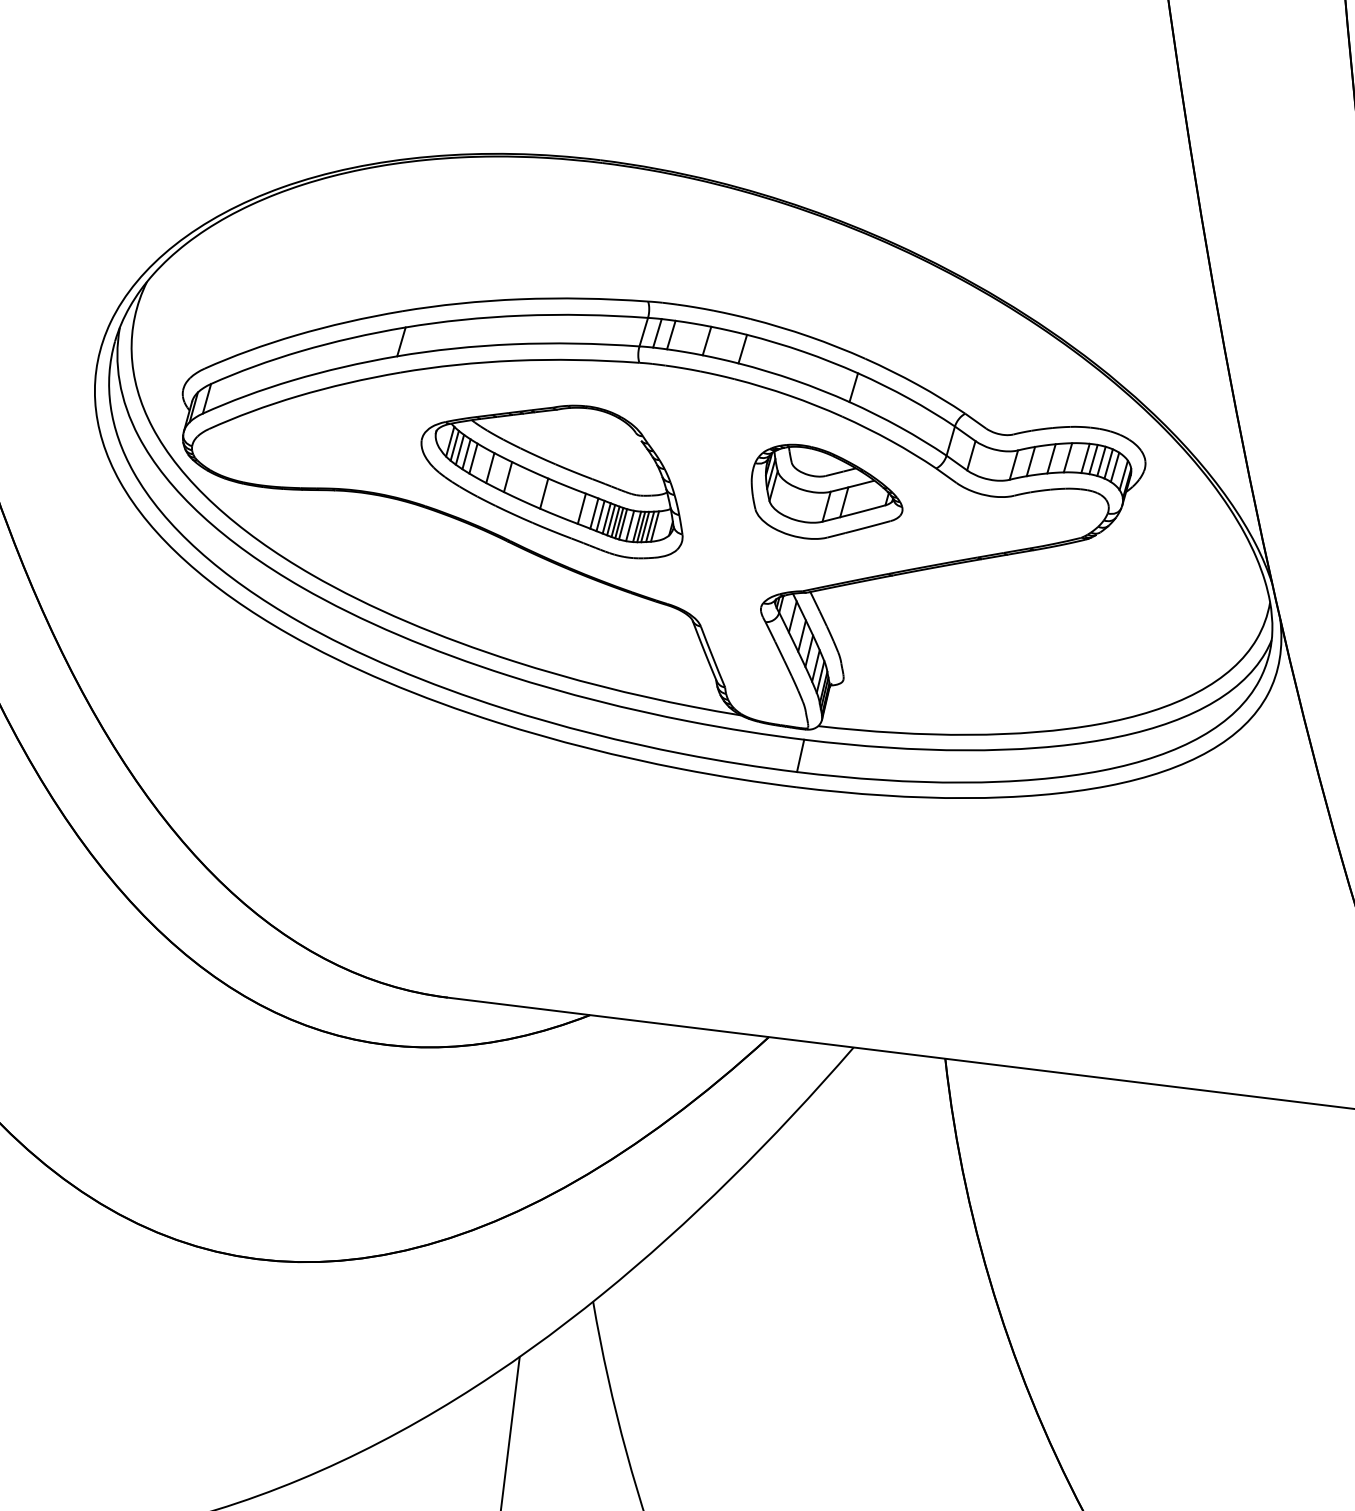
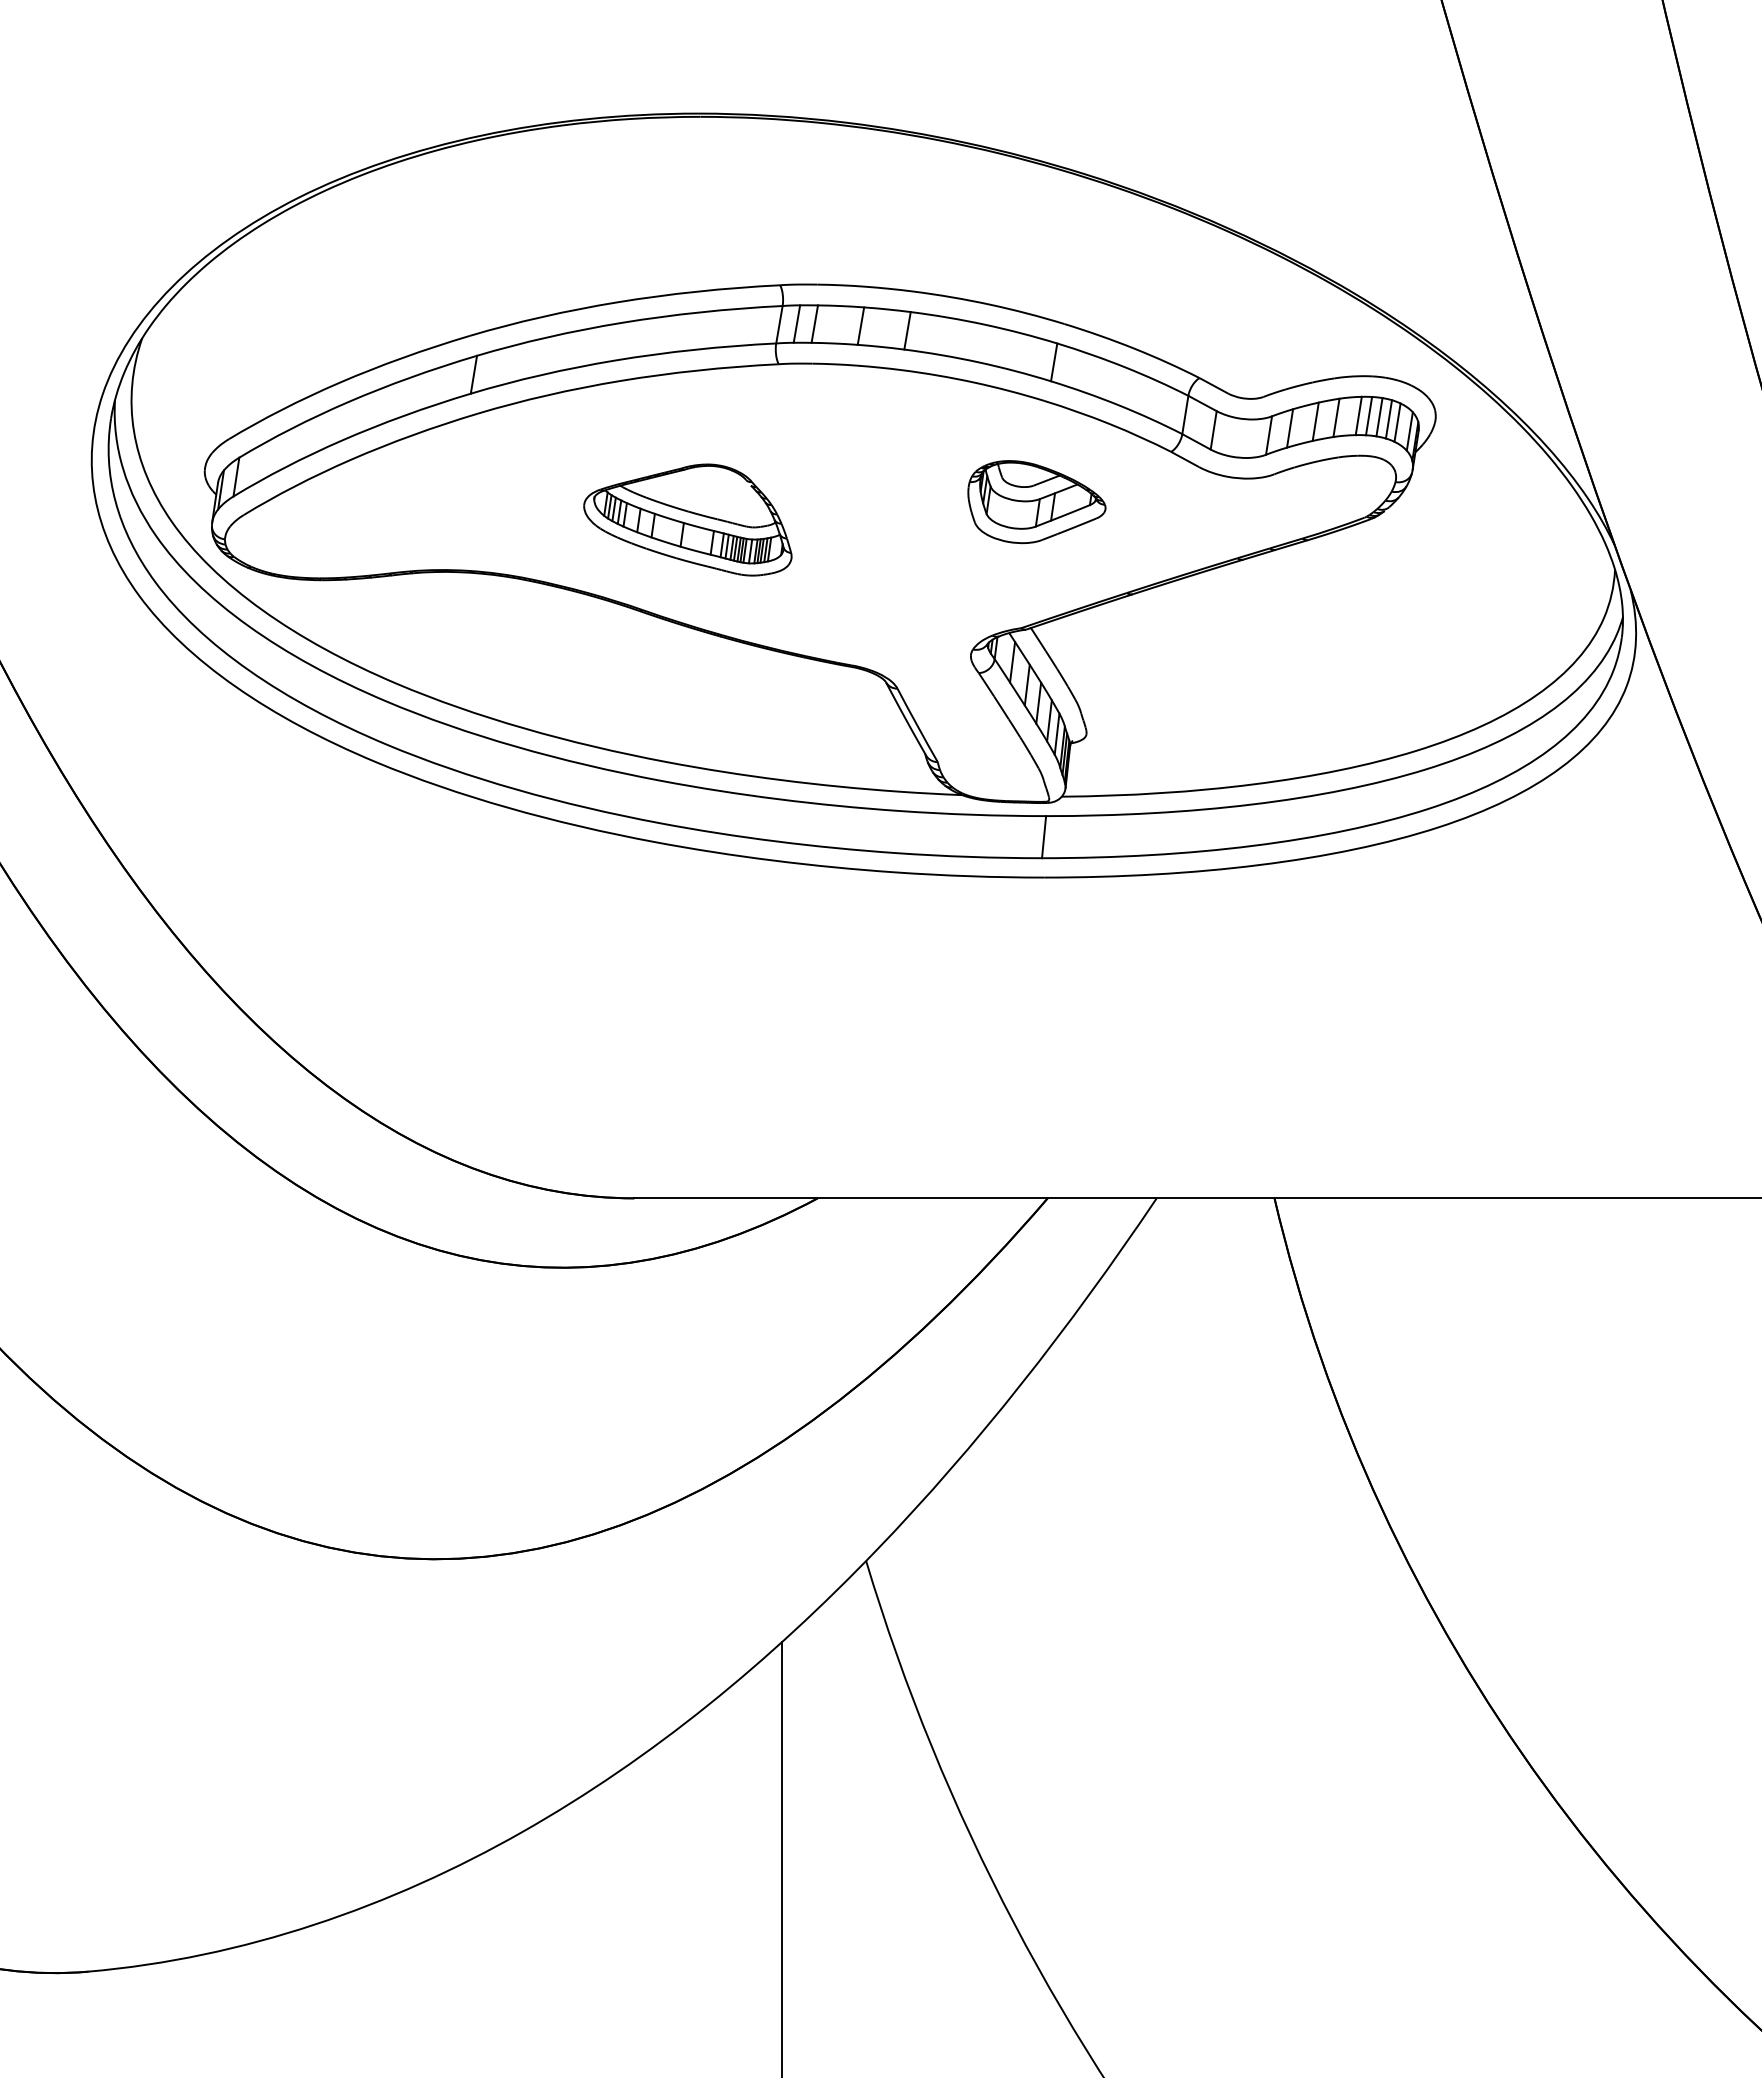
part: (553, 474) -> (687, 519), size x0.6
part: (826, 494) -> (1036, 501), size x0.7

